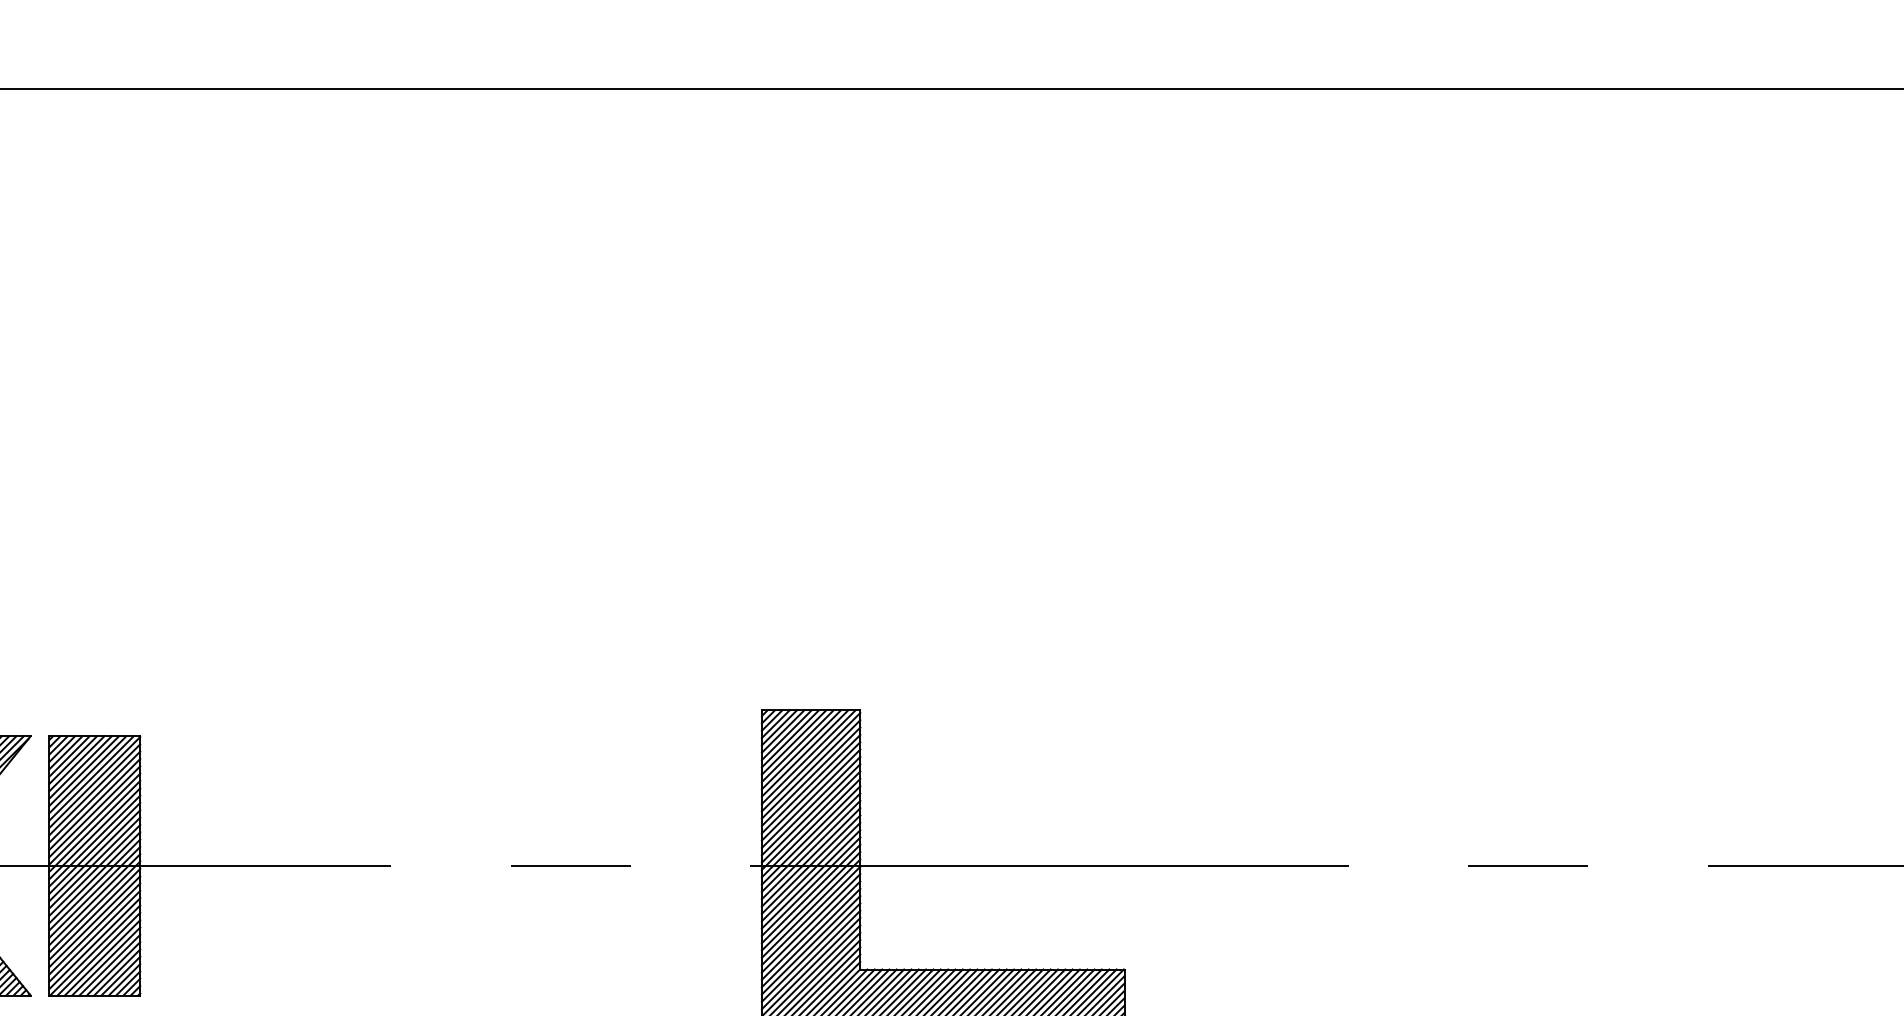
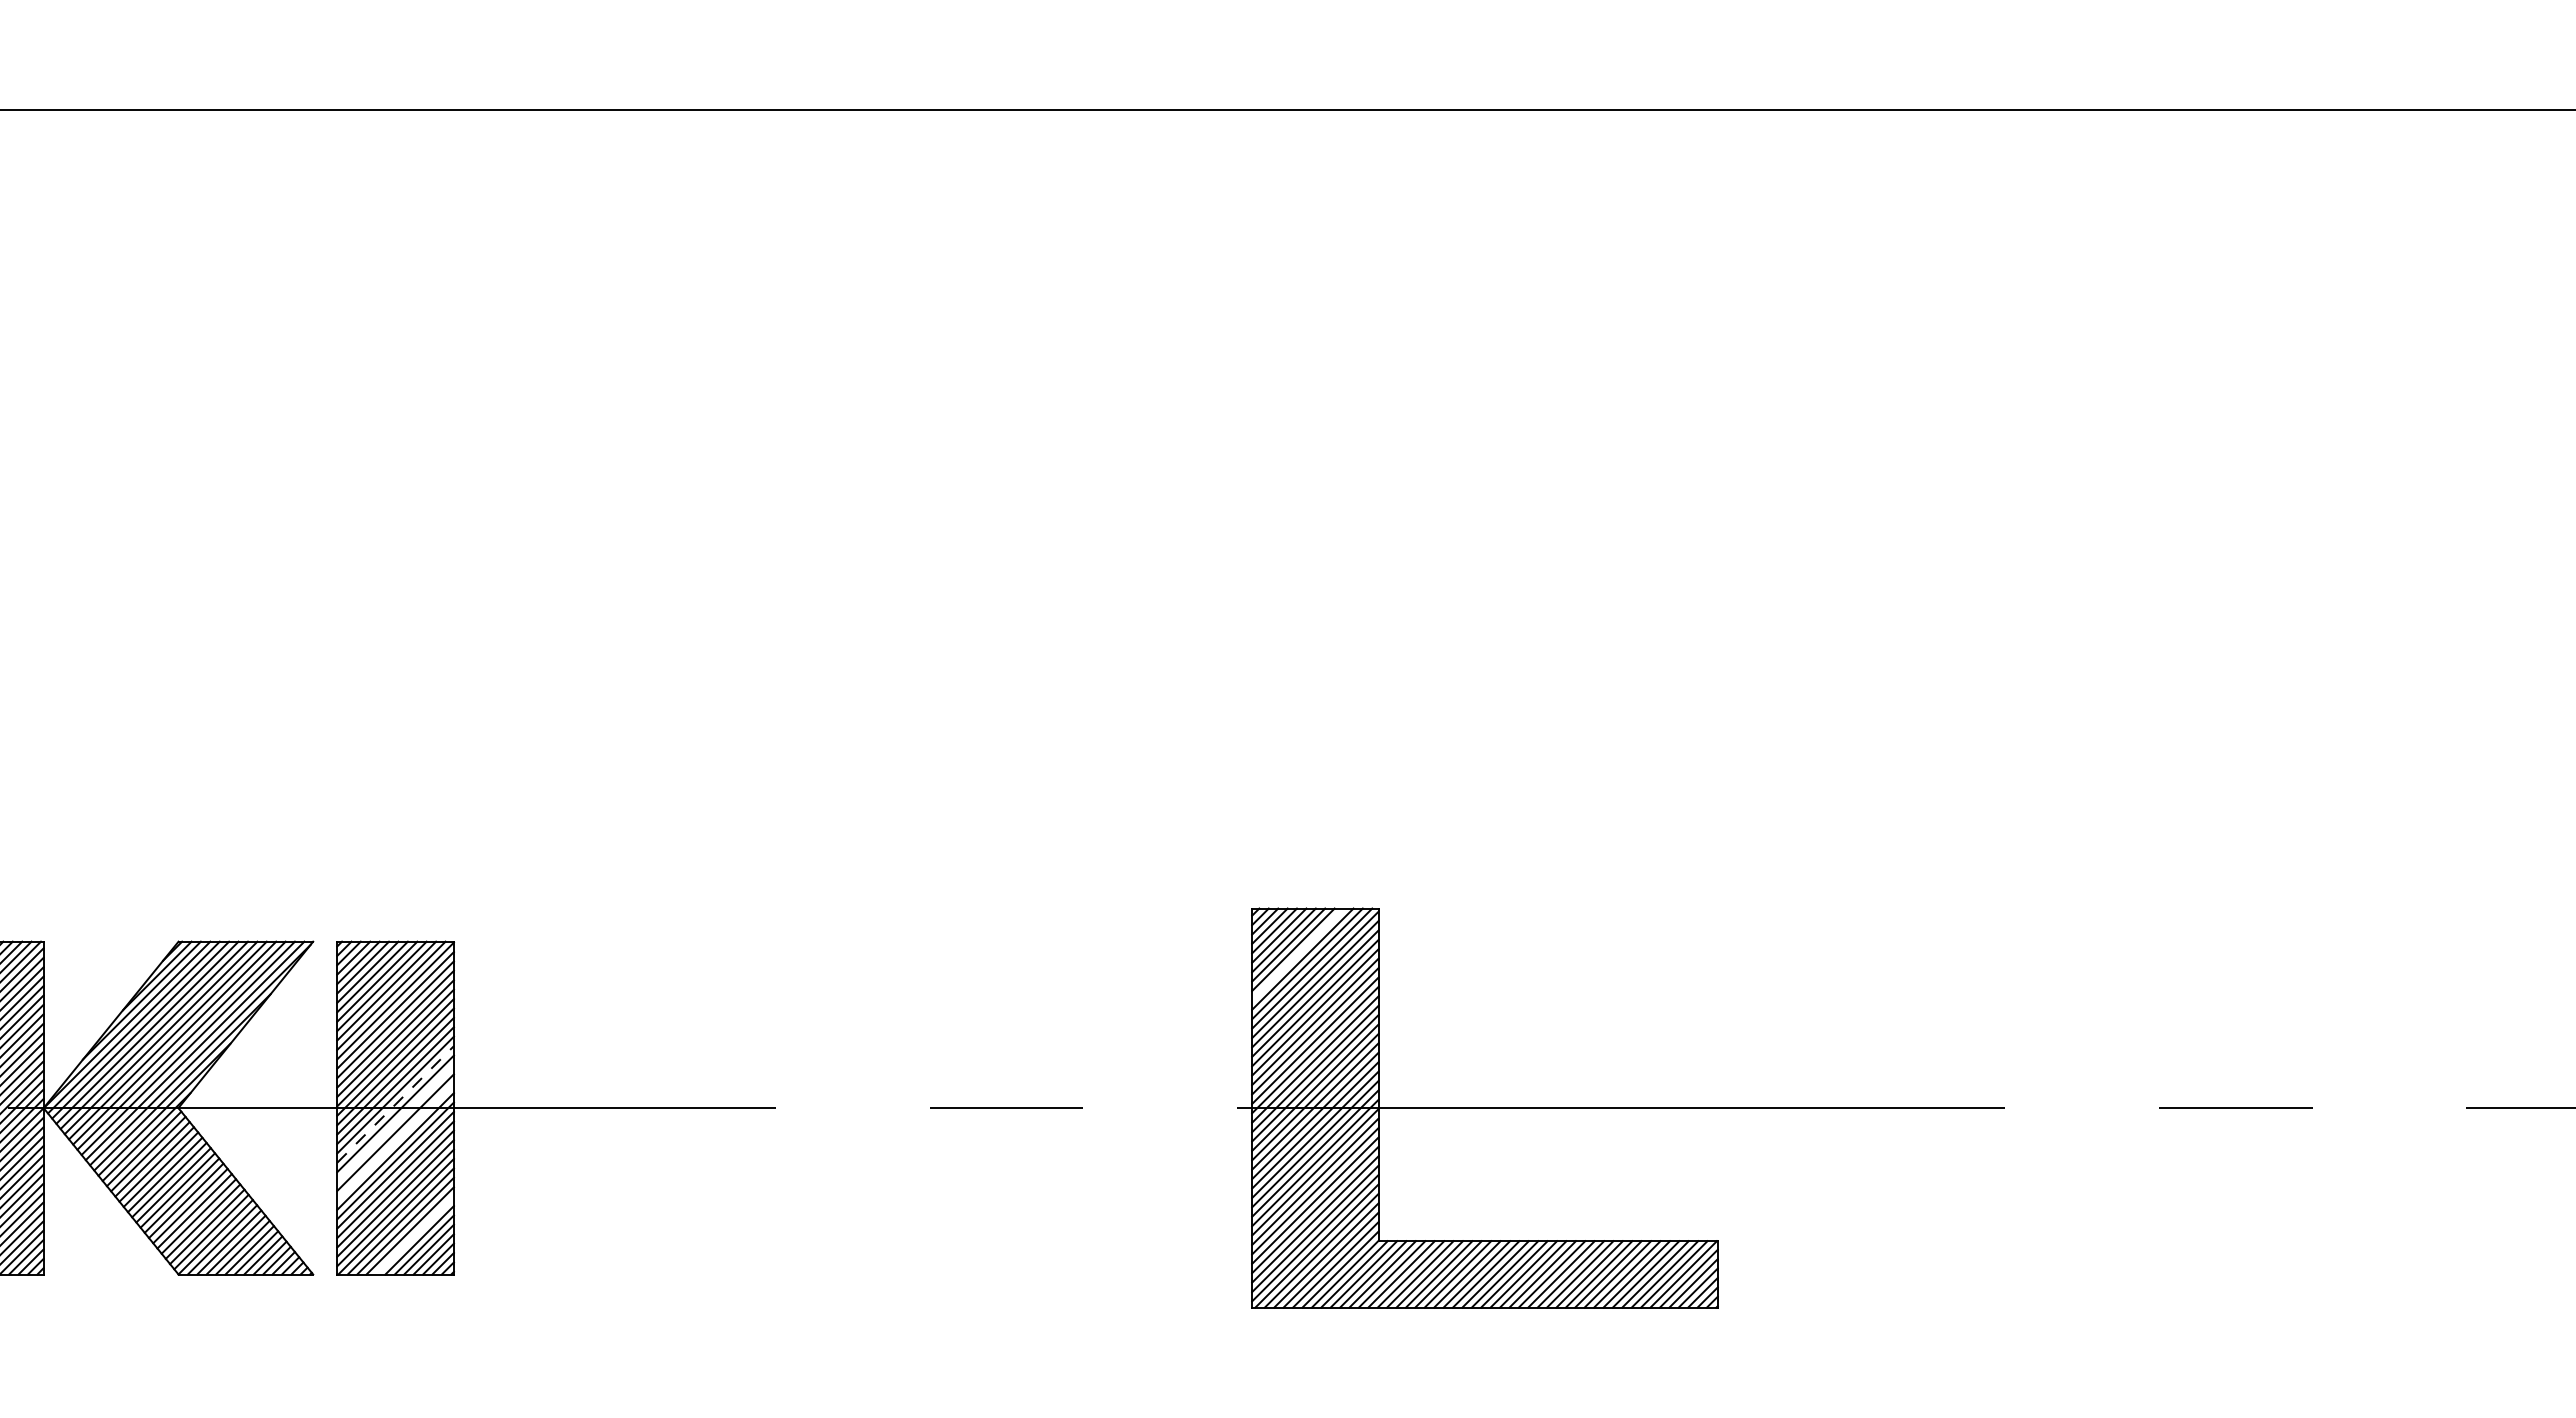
line: (797, 746) -> (1298, 954), removed
line: (94, 863) -> (395, 1104), solid -> dashed
line: (94, 877) -> (395, 1122), removed
line: (94, 891) -> (395, 1141), removed
line: (109, 965) -> (414, 1235), removed

